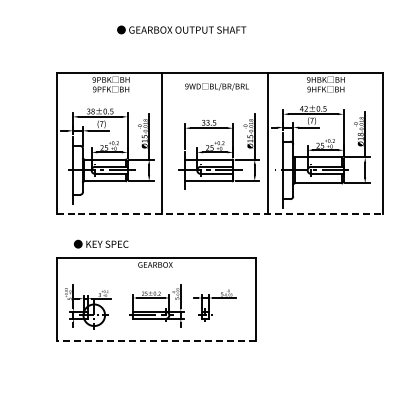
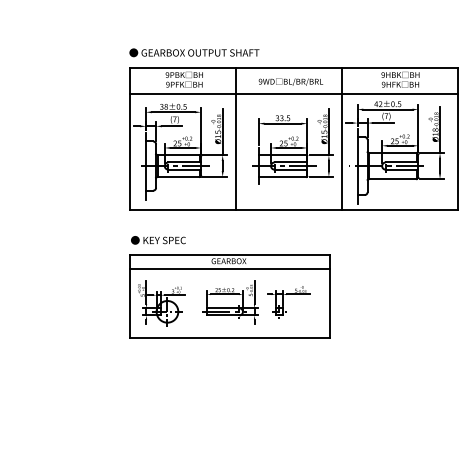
text: (181, 29) -> (194, 52), moved
line: (219, 99) -> (293, 94), added
line: (220, 214) -> (294, 210), dashed -> solid
text: (101, 244) -> (158, 240), moved
line: (155, 273) -> (229, 269), added
line: (155, 341) -> (229, 338), dashed -> solid

